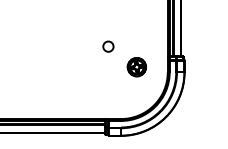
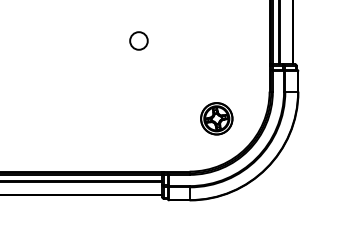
circle: (108, 46) -> (139, 40), moved
part: (136, 67) -> (216, 119), moved

